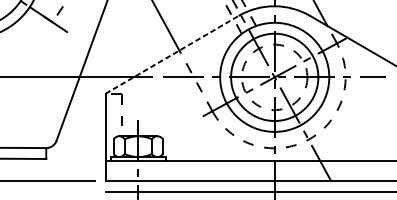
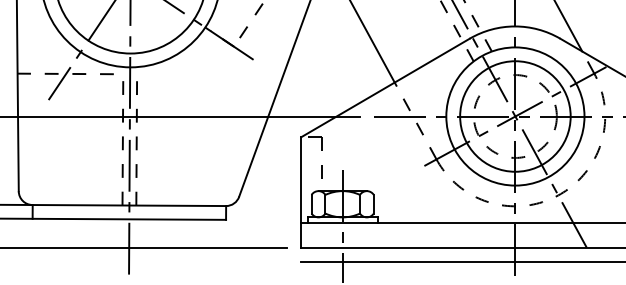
line: (172, 54) -> (385, 87), dashed -> solid

